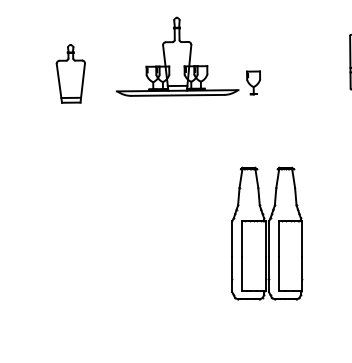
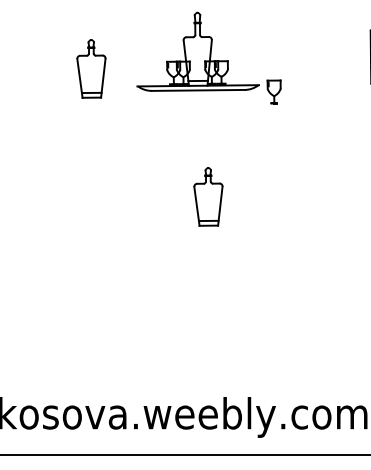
part: (252, 82) -> (273, 91), moved
part: (187, 201) -> (208, 196), added
part: (266, 233) -> (287, 228), removed

